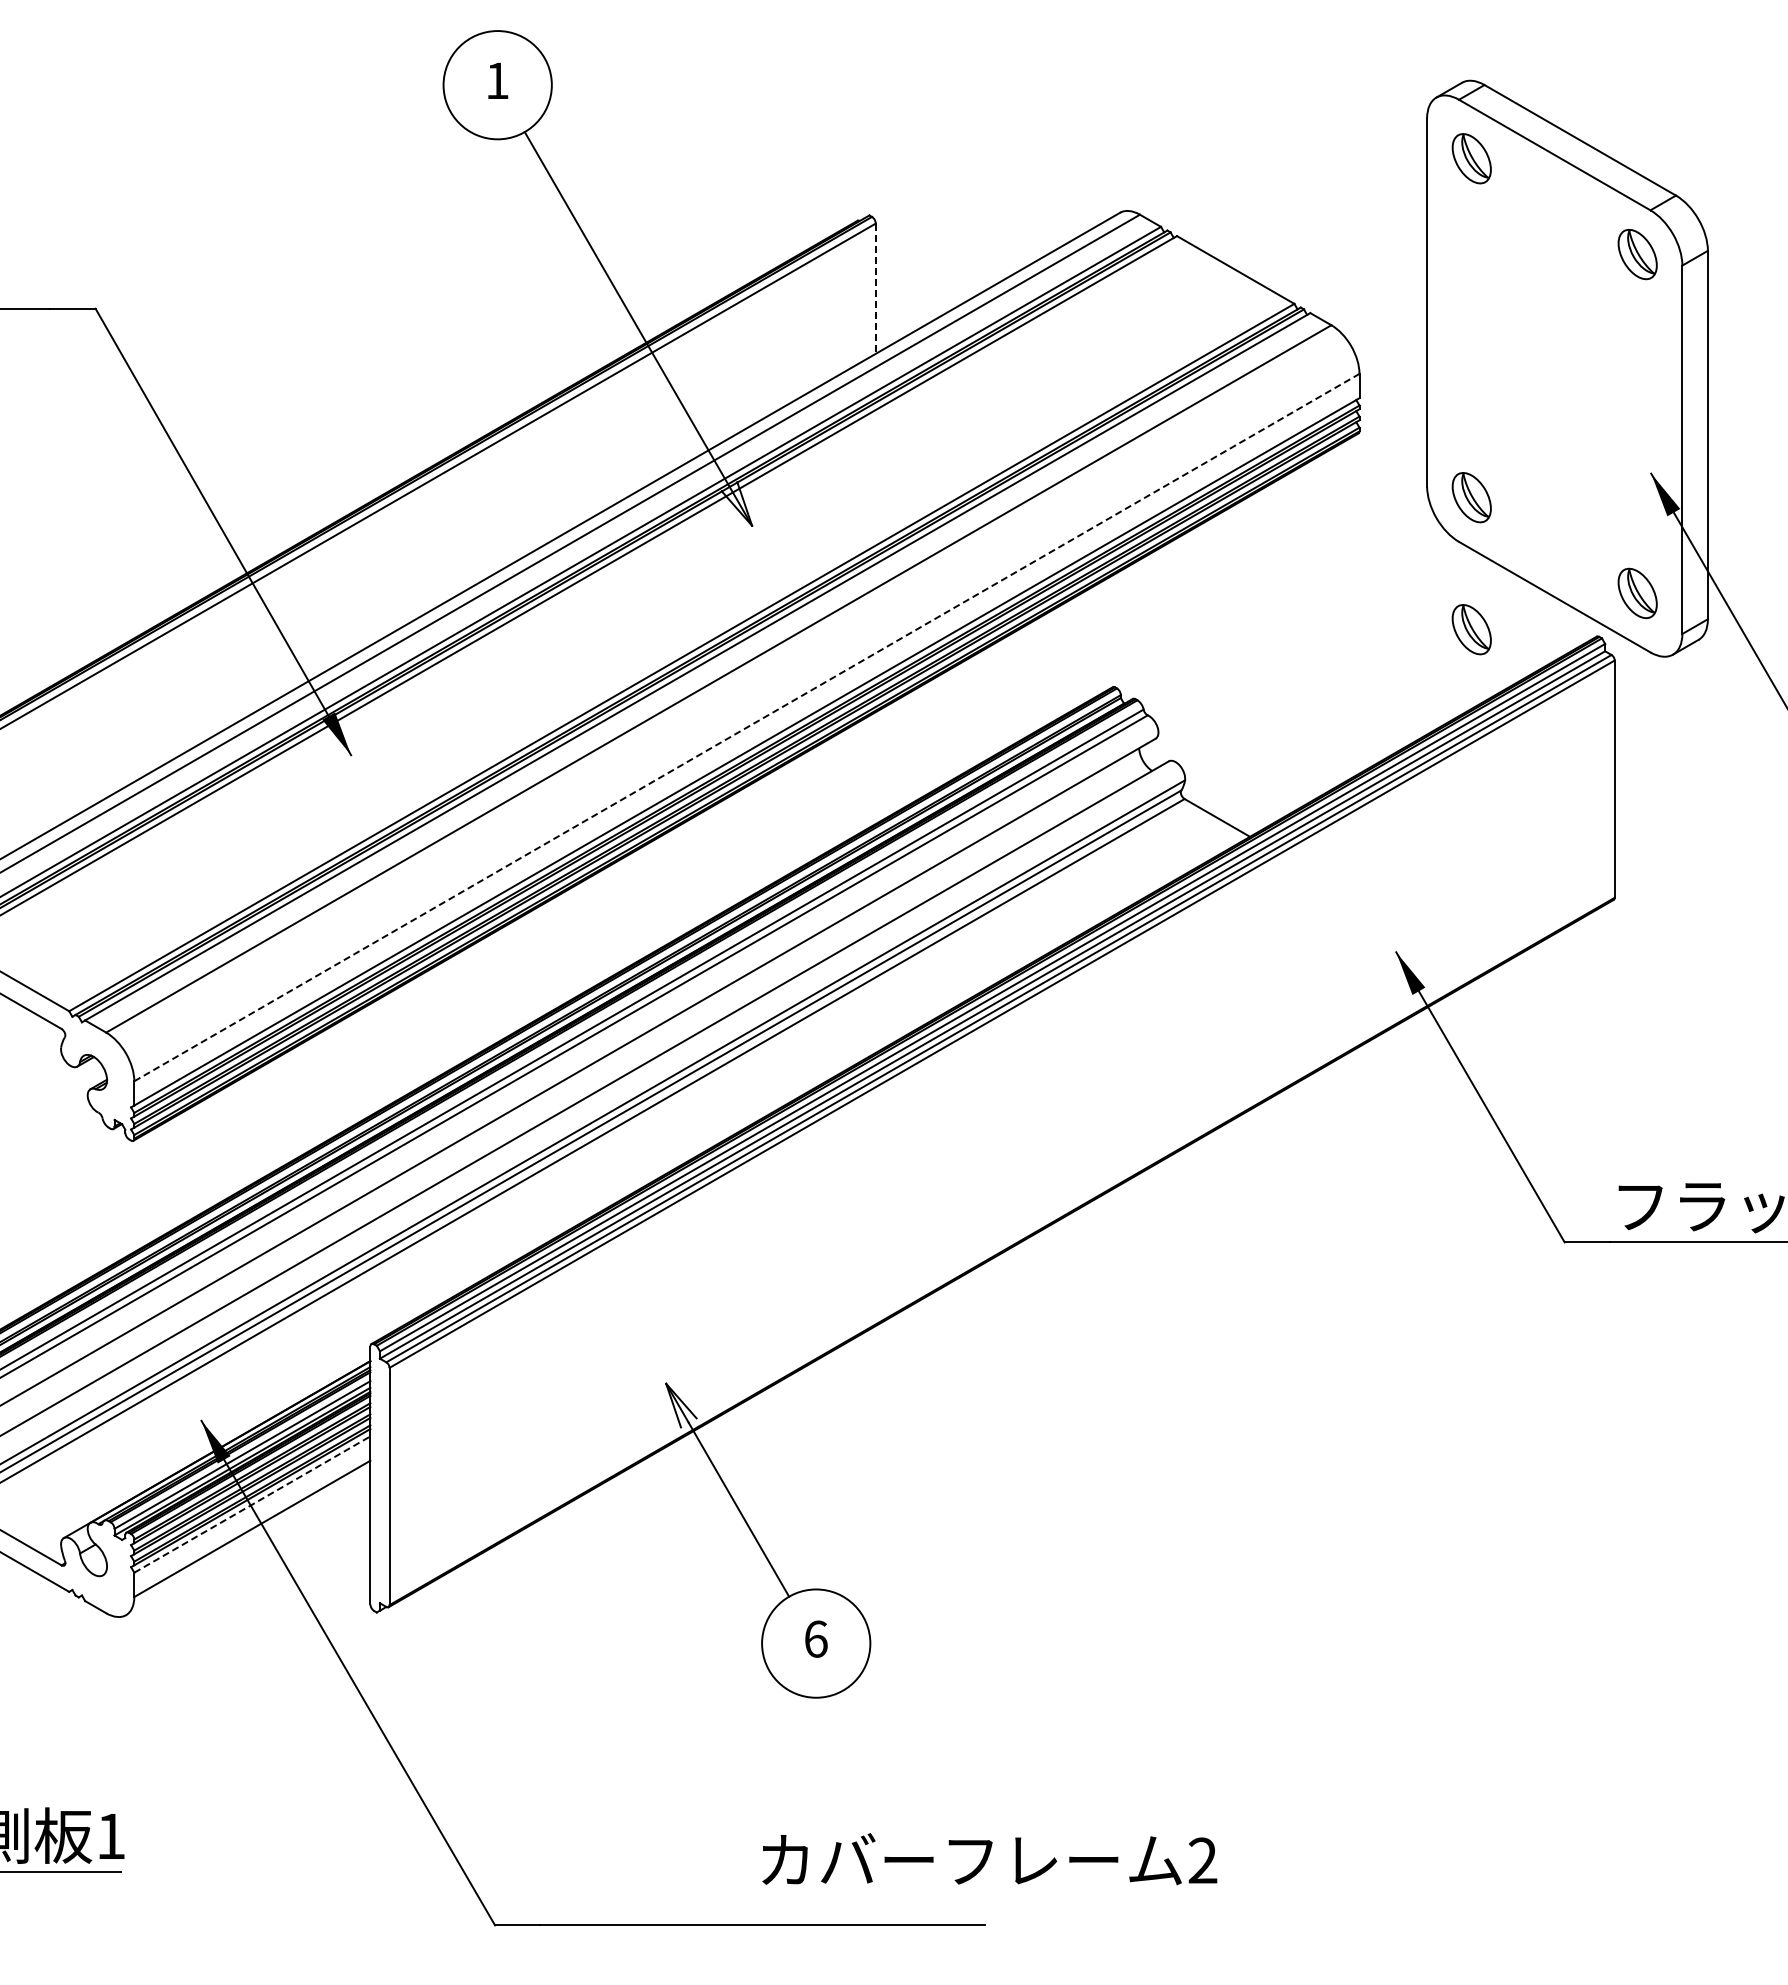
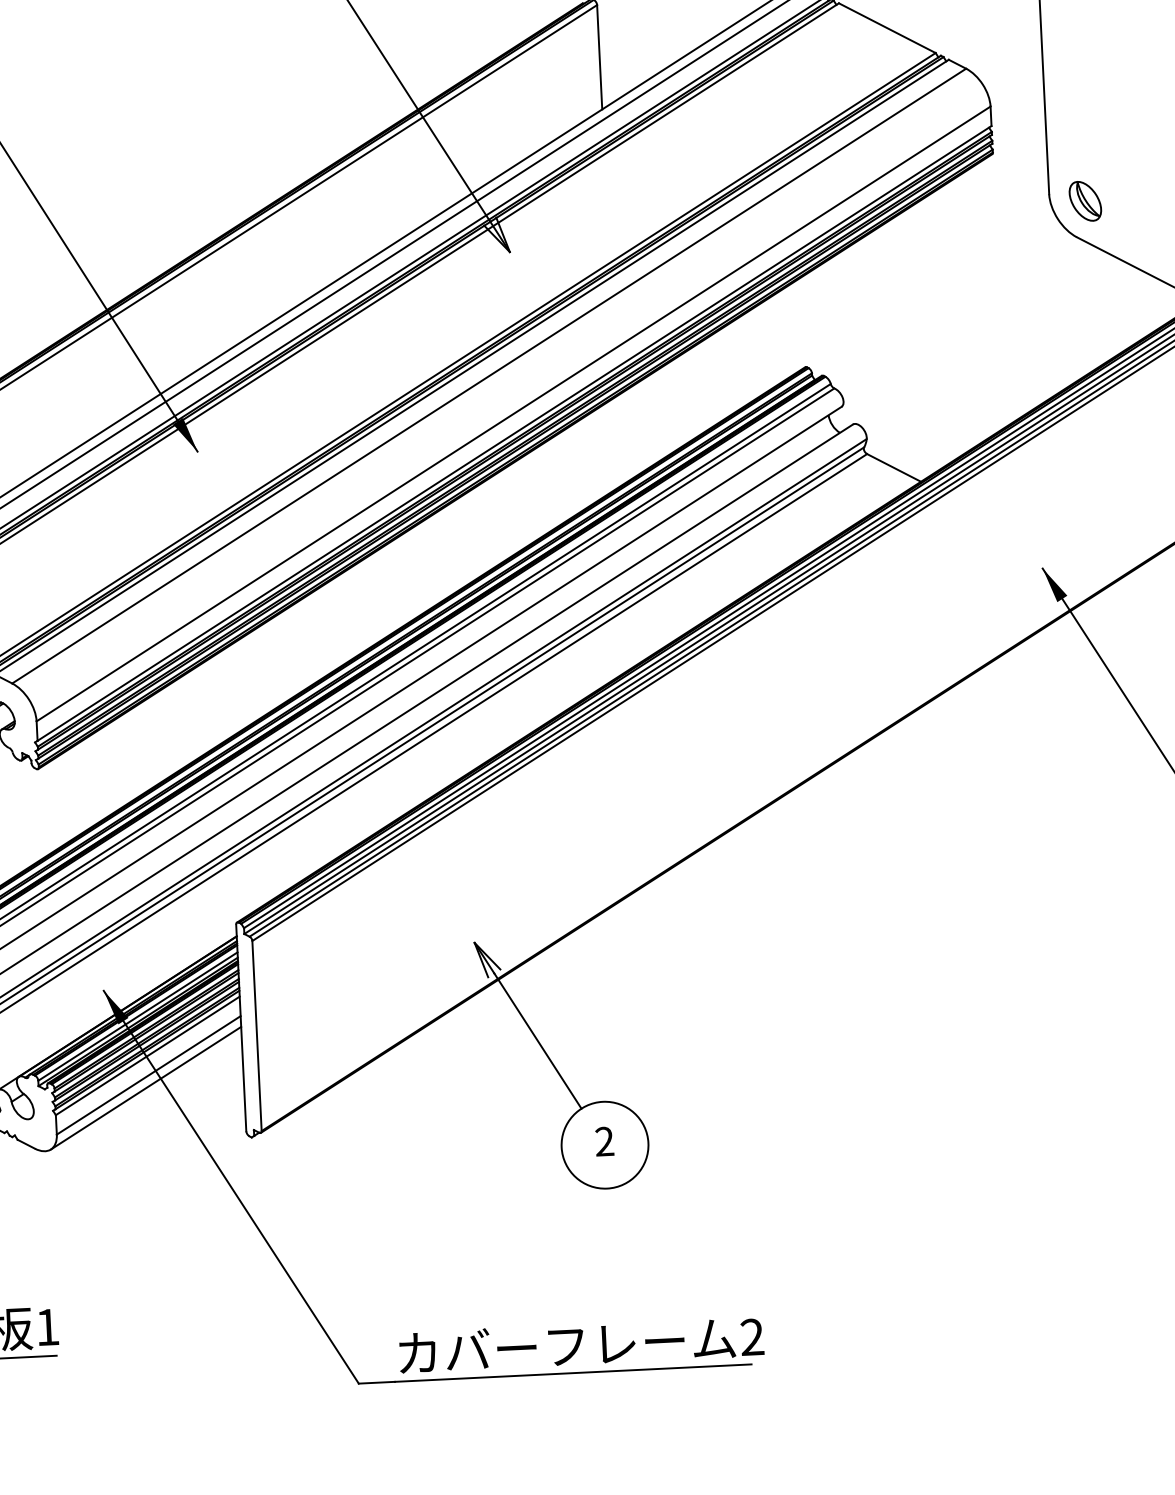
line: (875, 289) -> (599, 57), dashed -> solid
part: (1471, 629) -> (1090, 306), removed
line: (747, 727) -> (514, 413), dashed -> solid
line: (252, 1504) -> (147, 1055), dashed -> solid
line: (248, 1544) -> (146, 1088), added
text: (815, 1638) -> (604, 1141), 6 -> 2
text: (989, 1859) -> (581, 1344), moved

